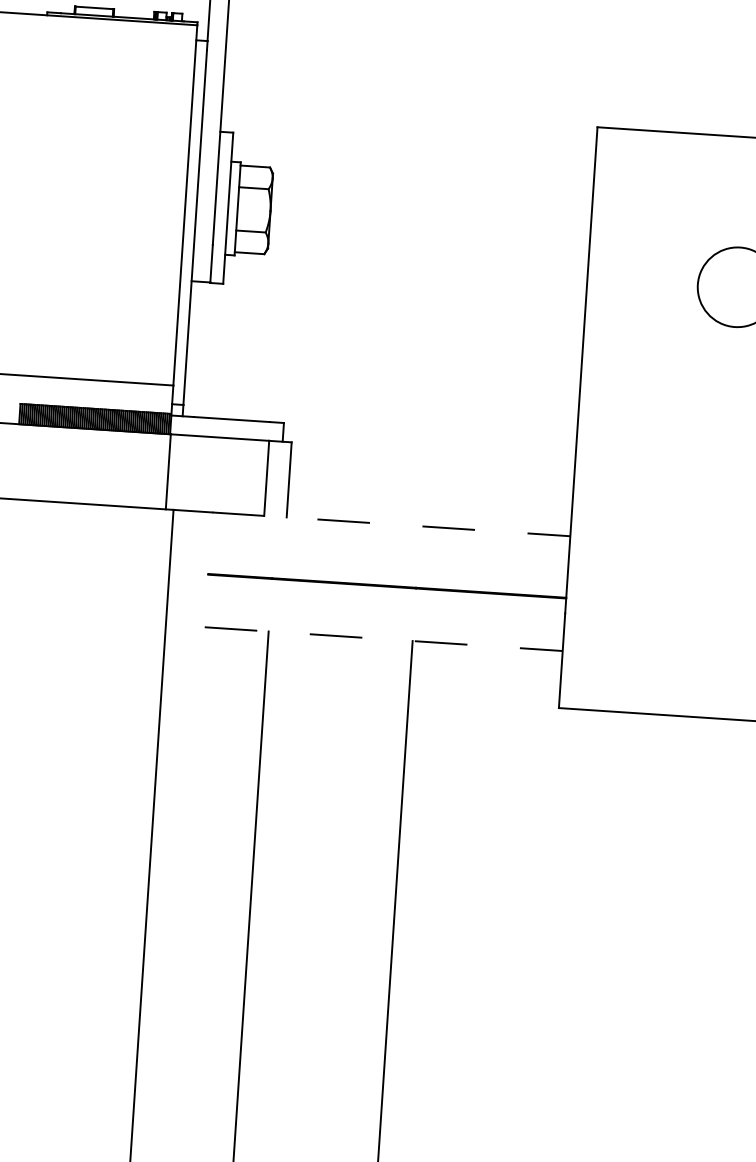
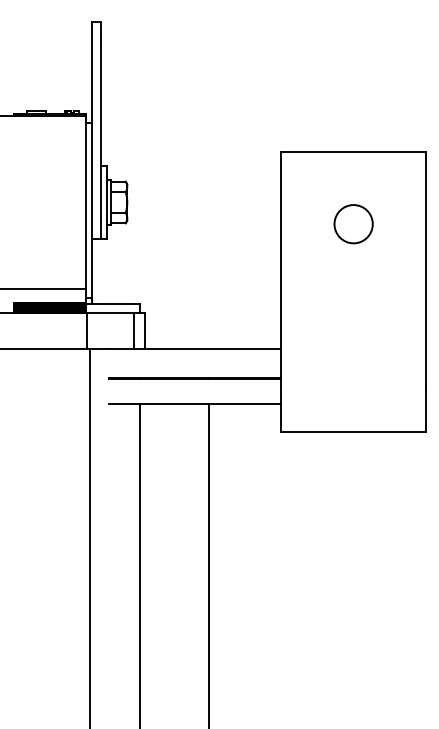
line: (392, 523) -> (195, 348), dashed -> solid
line: (384, 639) -> (195, 404), dashed -> solid

